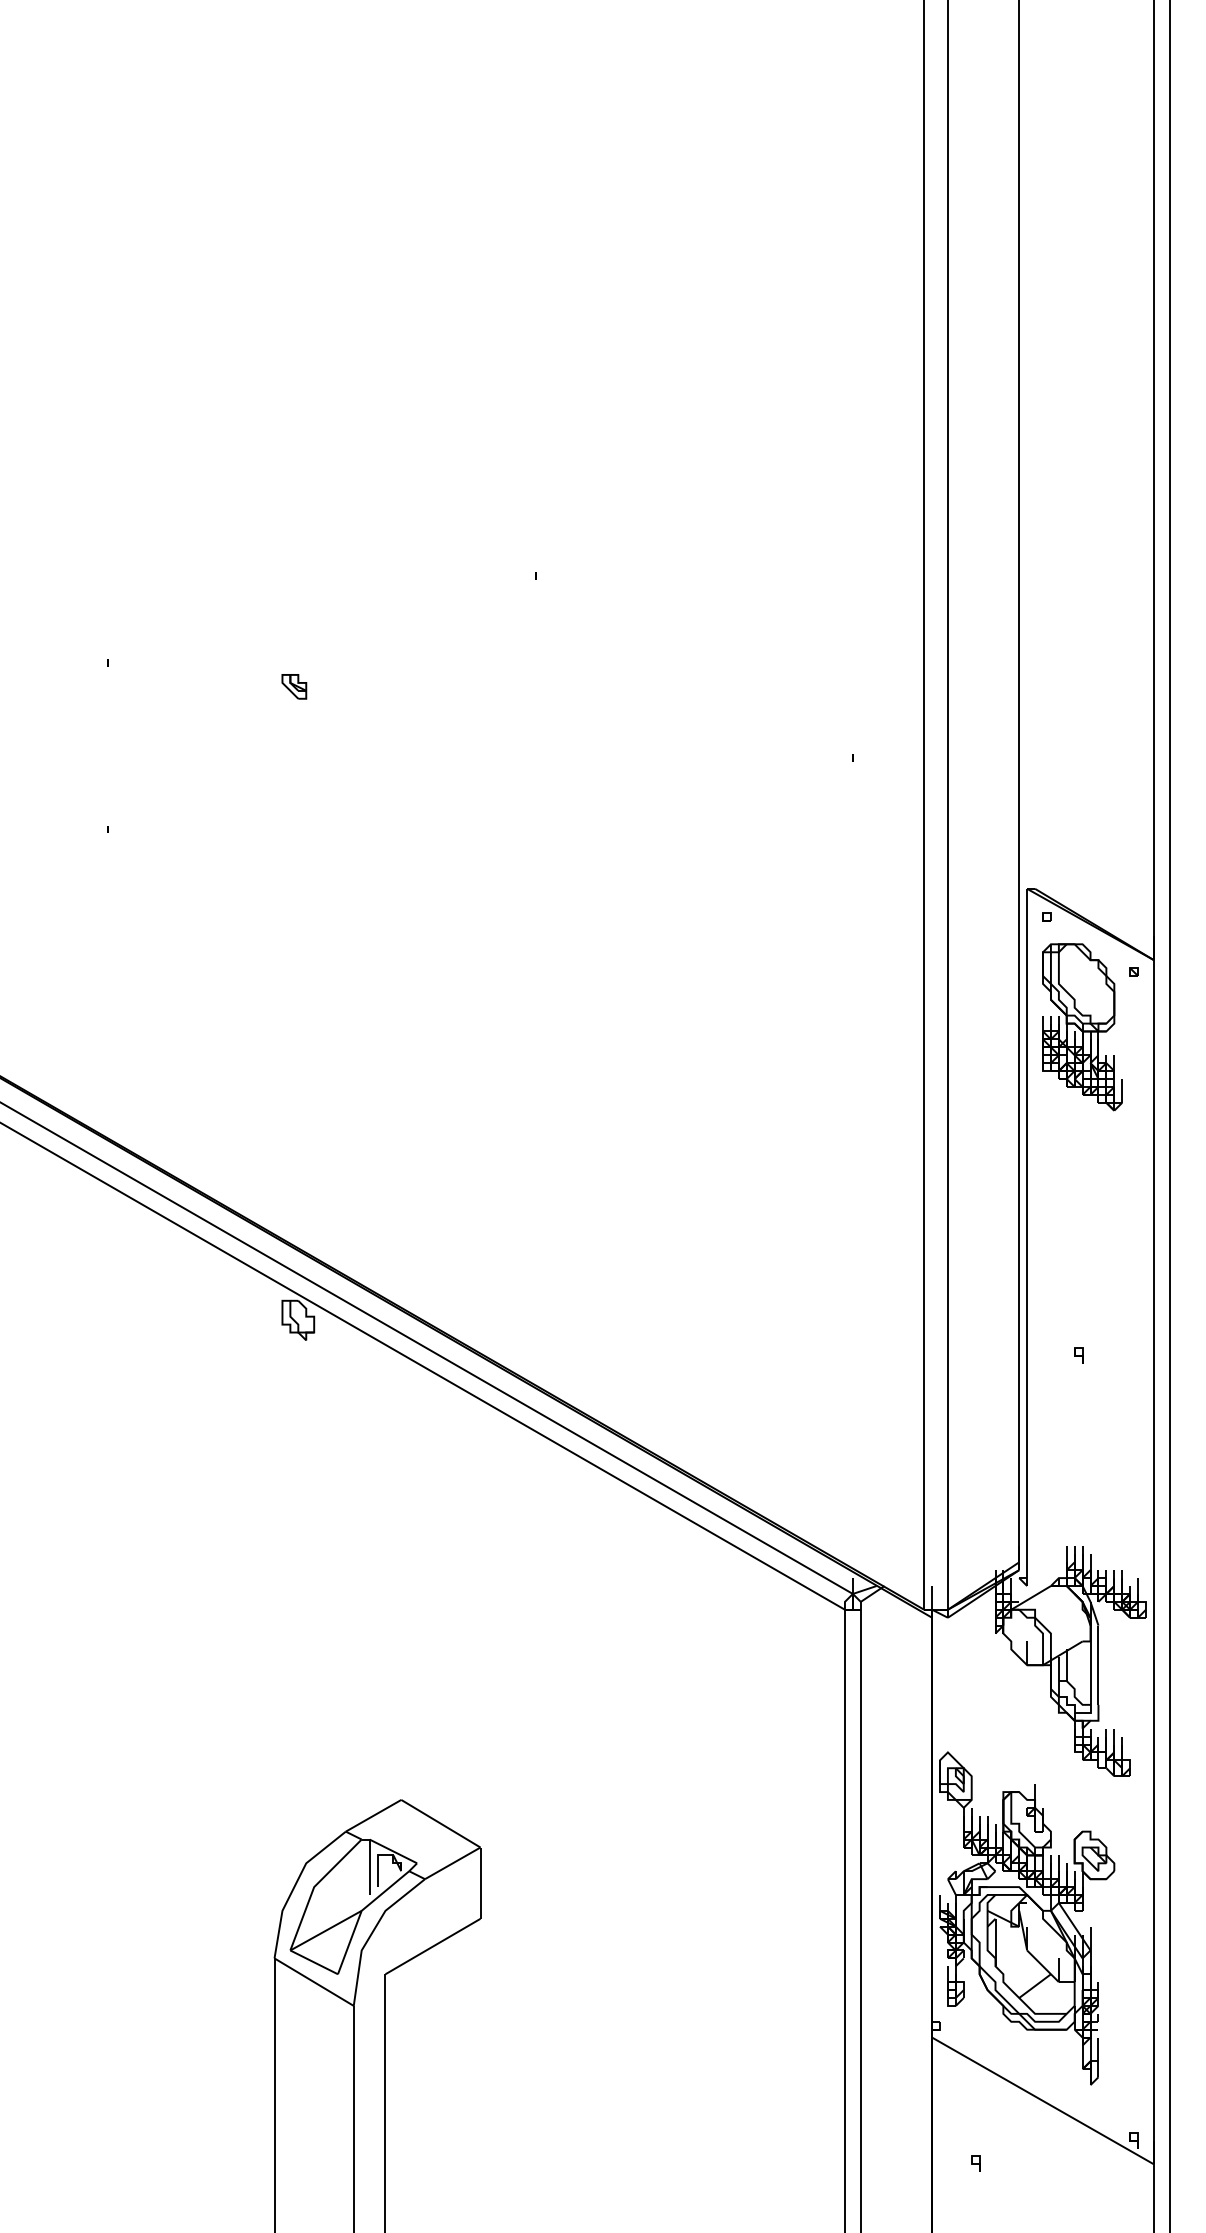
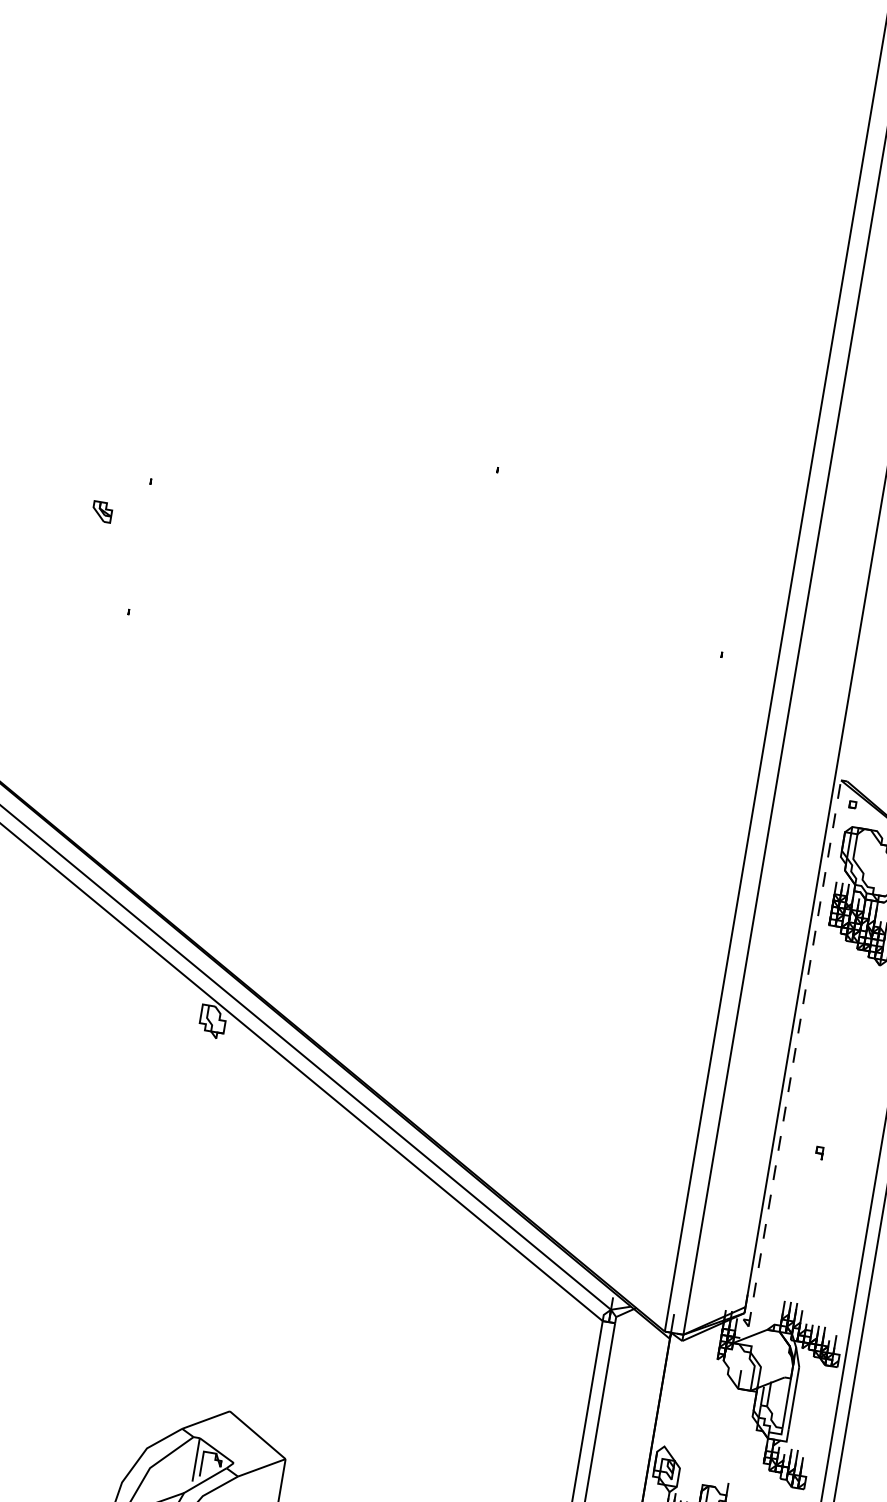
part: (294, 686) -> (102, 511), moved
line: (1027, 1237) -> (795, 1053), solid -> dashed

